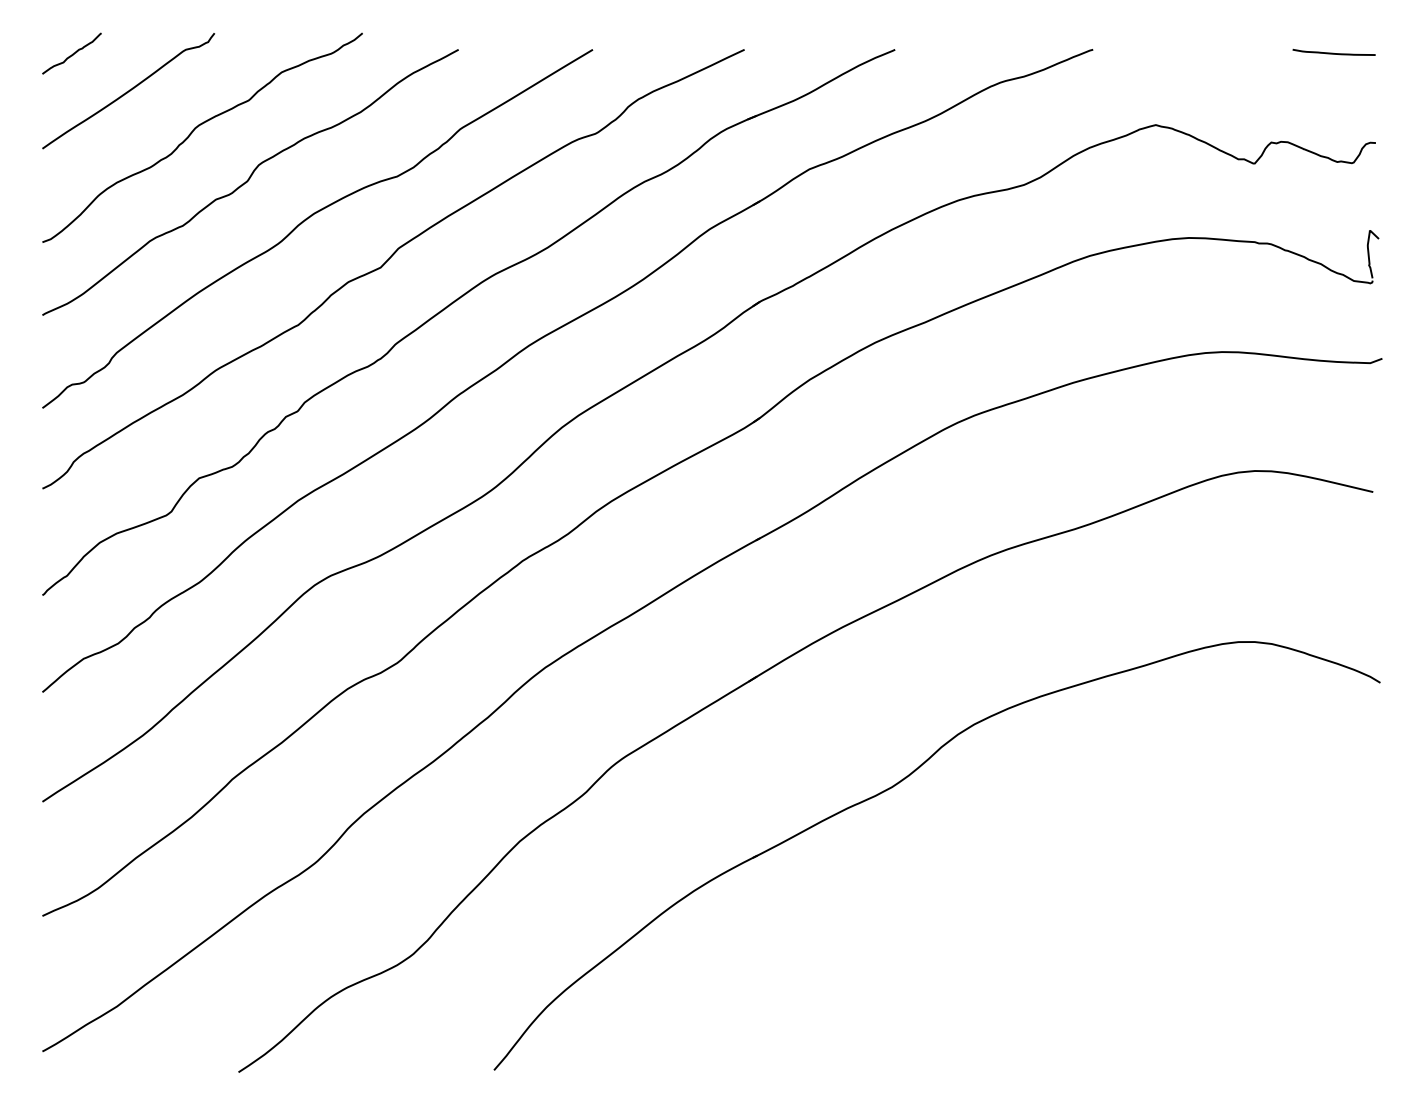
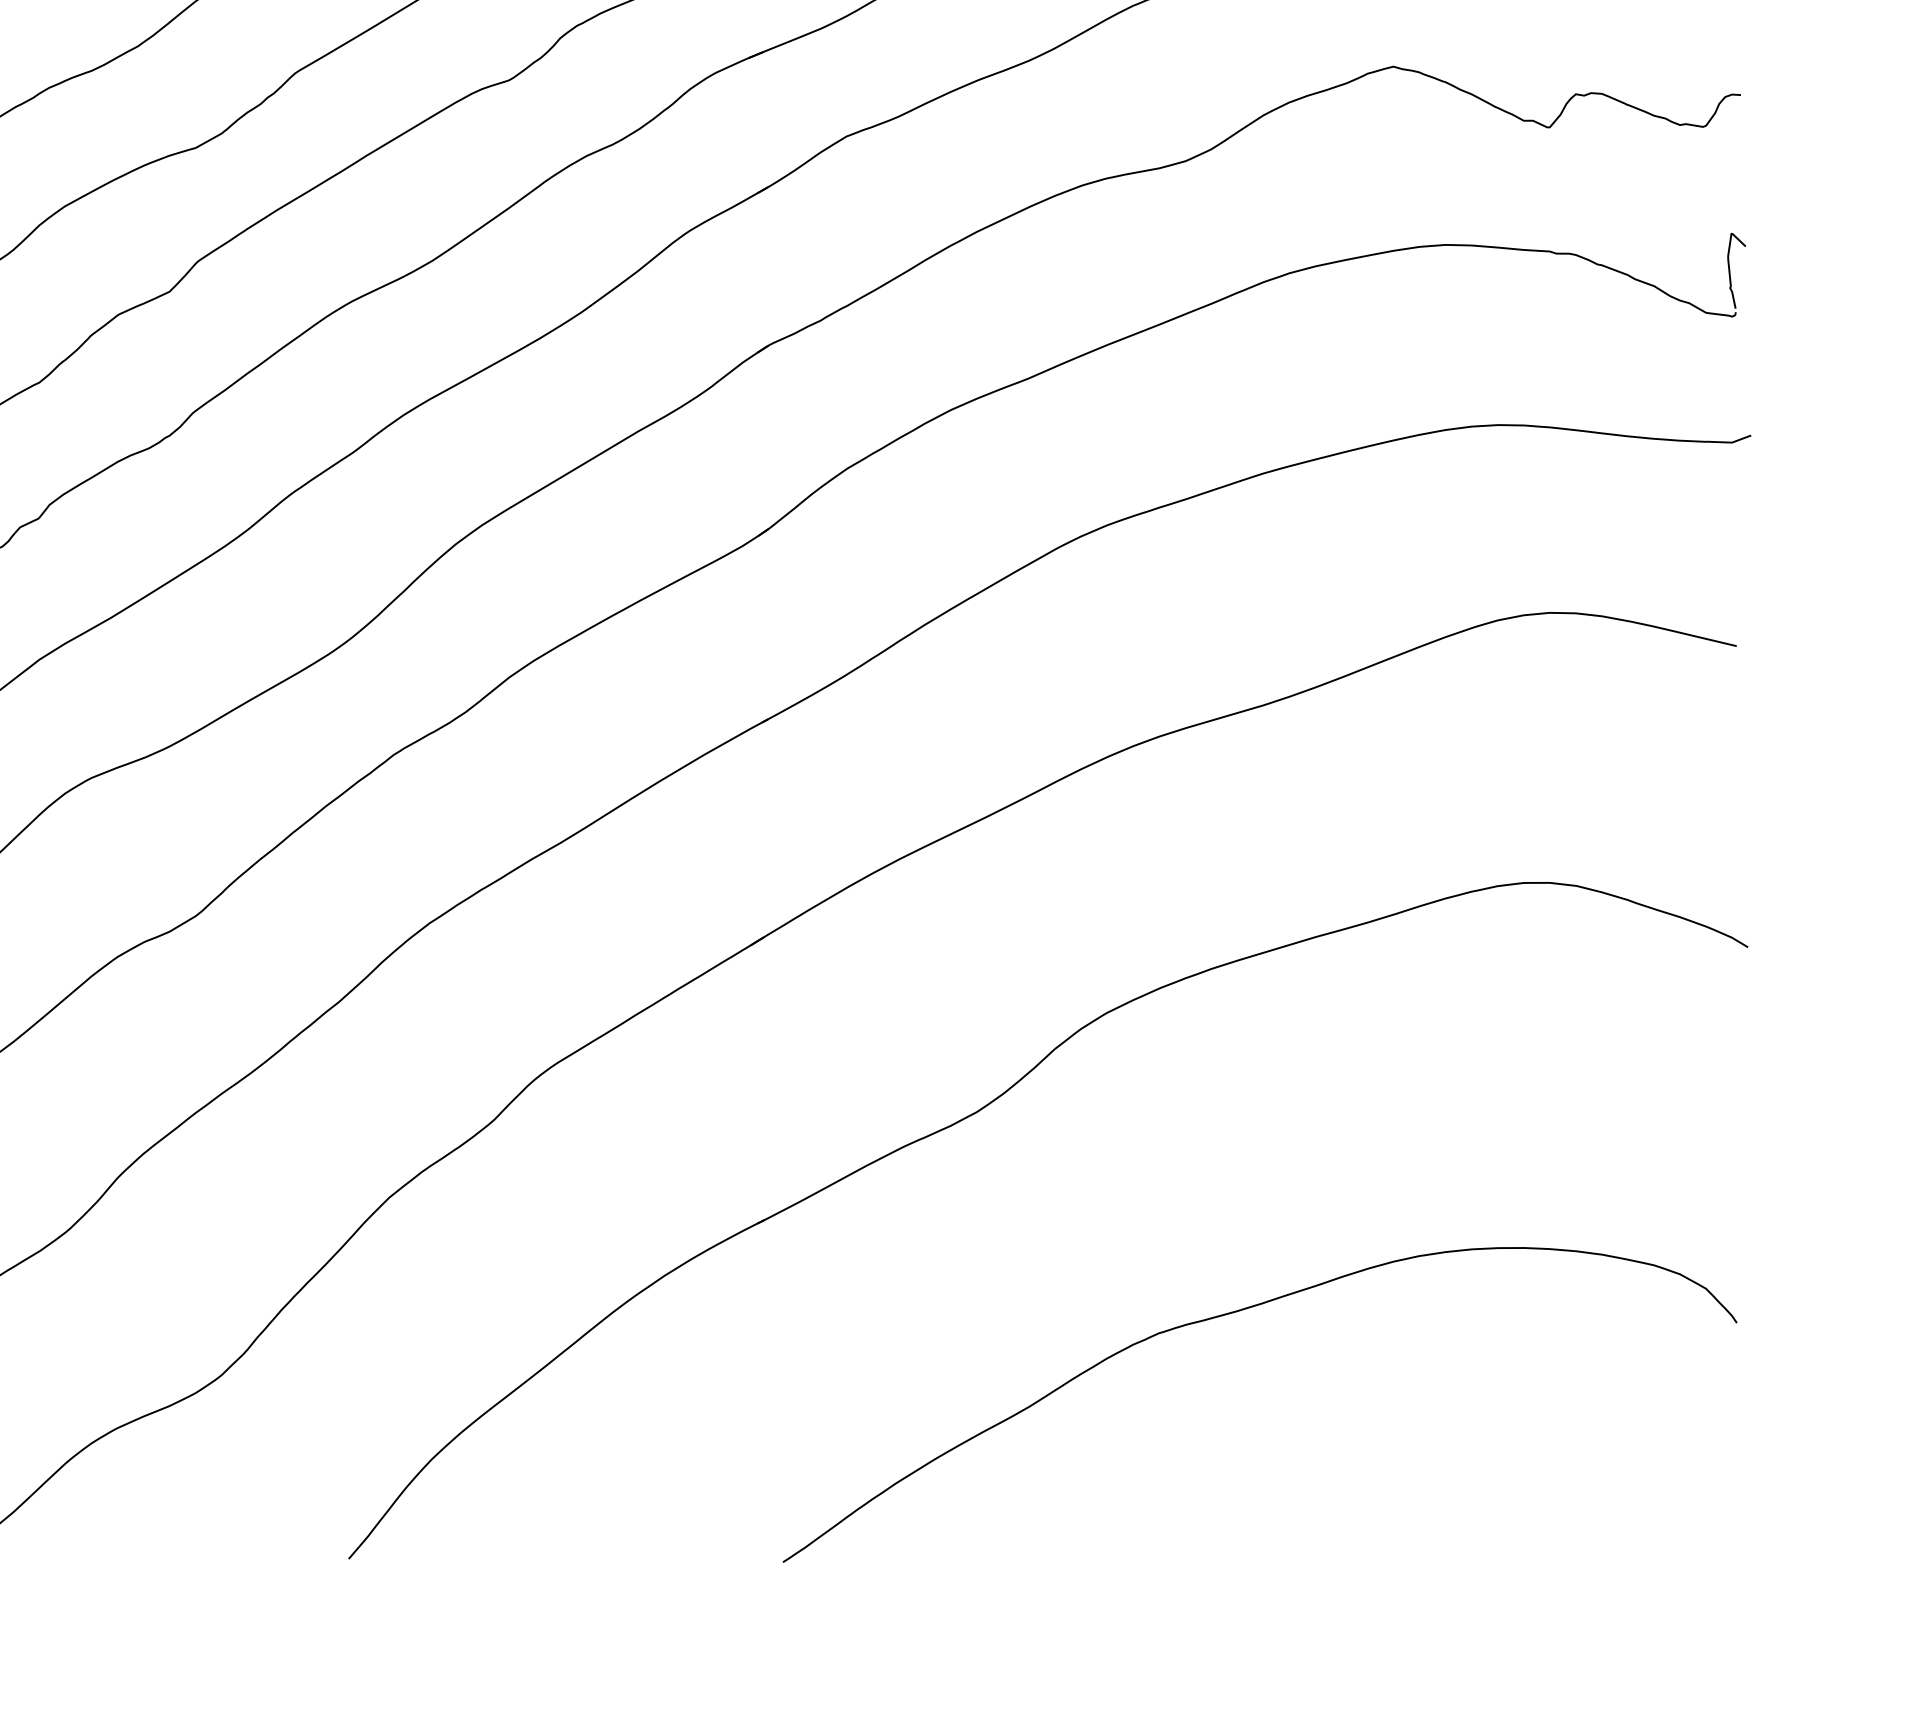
curve: (1057, 914) -> (1238, 1313), added

